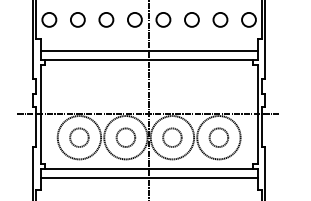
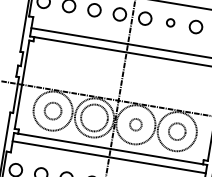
circle: (191, 19) -> (170, 22), size x0.6
circle: (125, 137) -> (94, 117), size x1.6
circle: (172, 137) -> (135, 124), size x0.7

